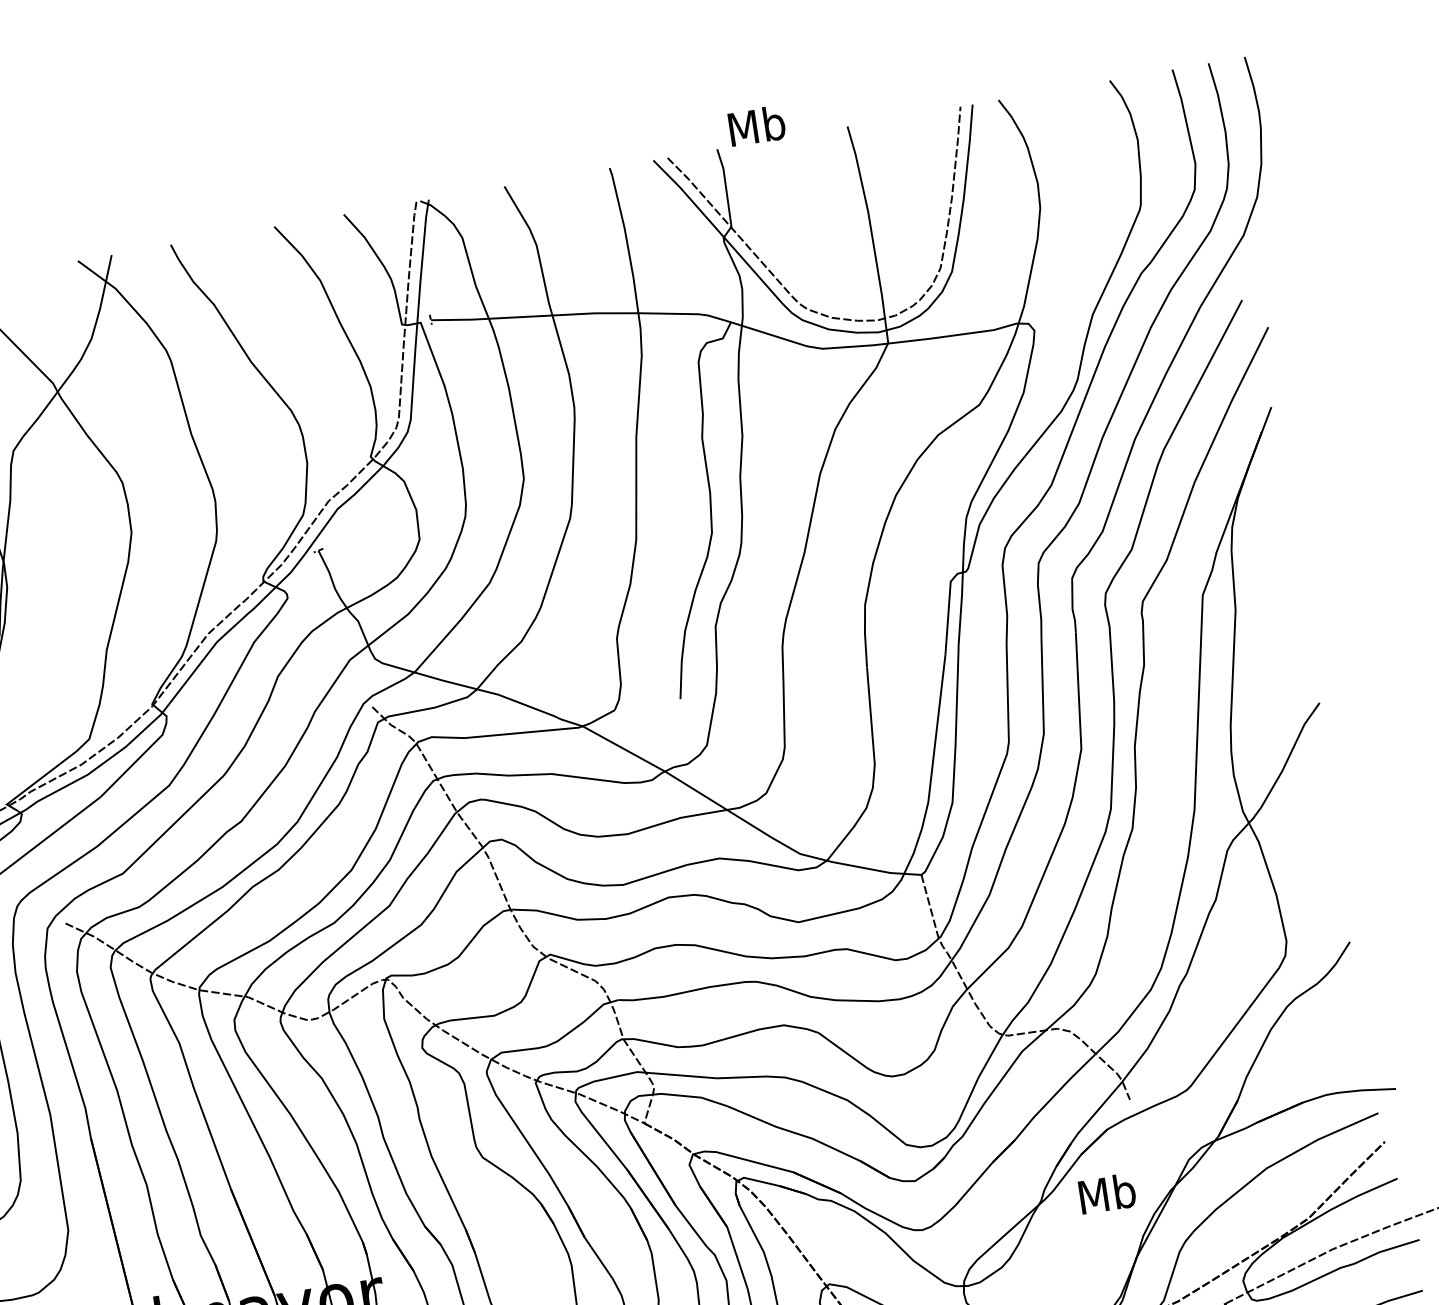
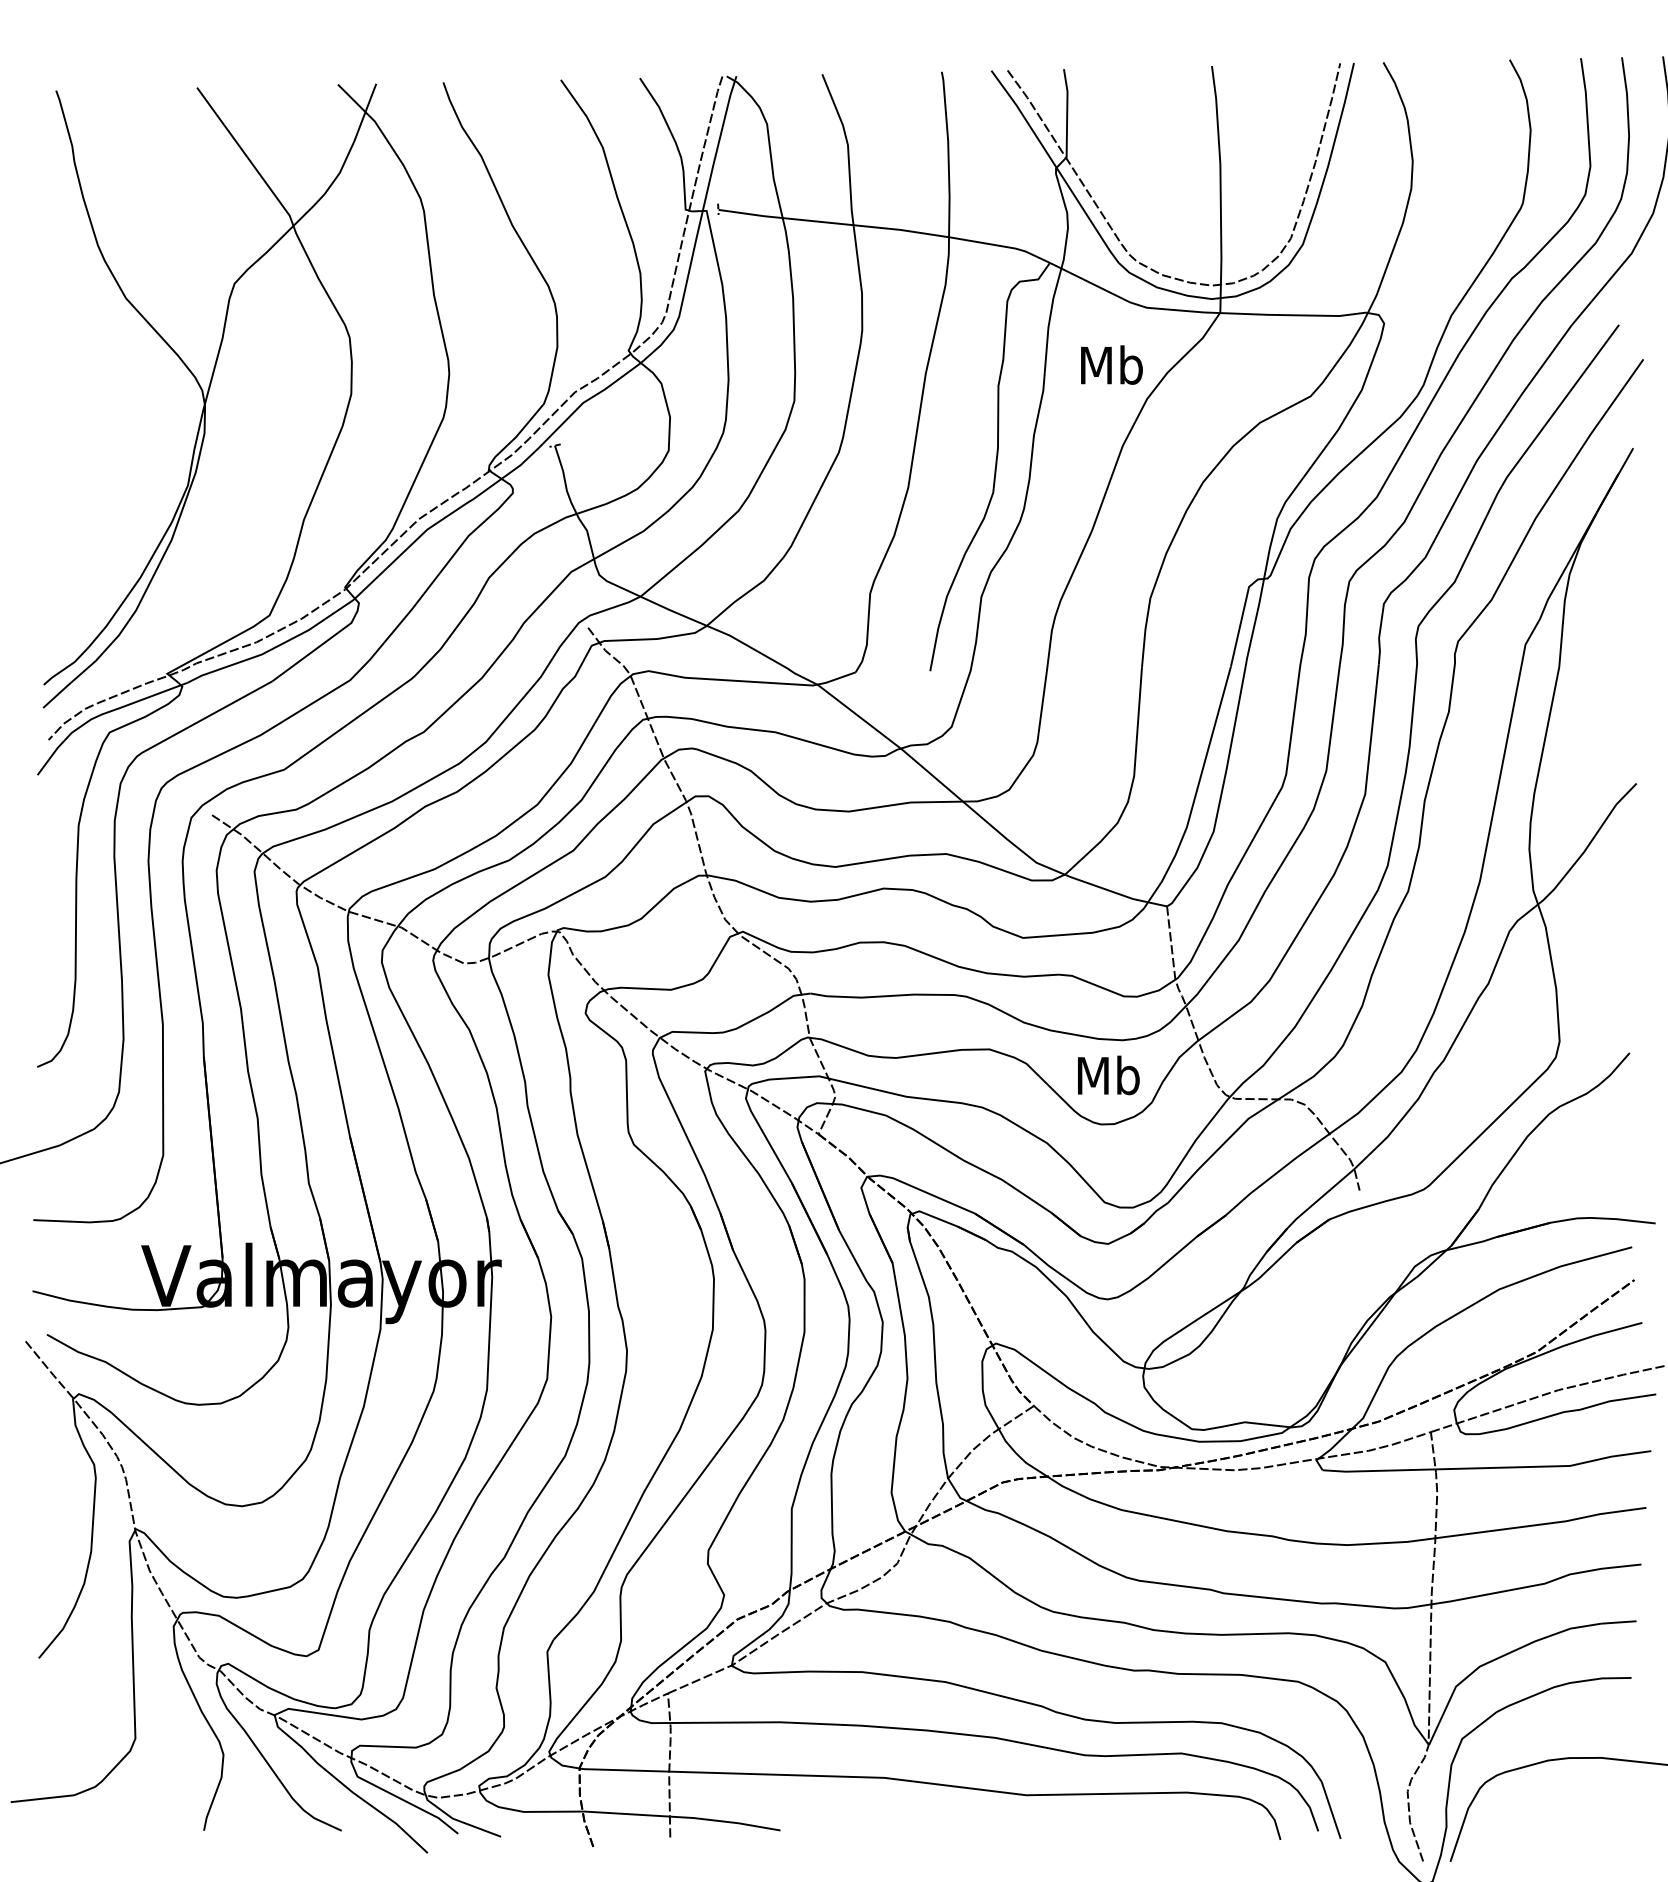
text: (756, 125) -> (1111, 364), moved
text: (1107, 1193) -> (1108, 1075), moved

